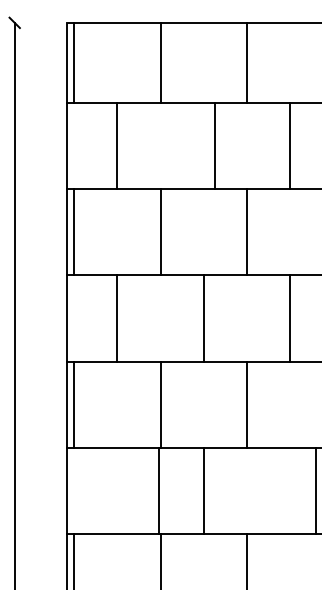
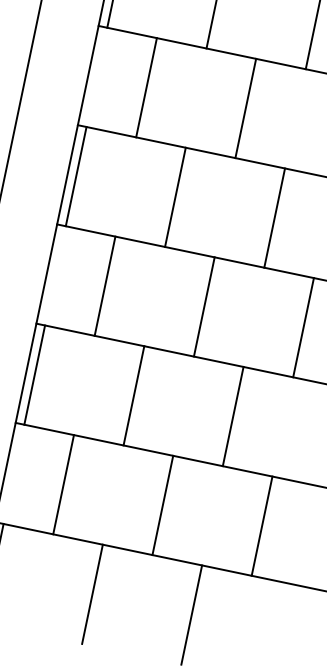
line: (214, 145) -> (245, 108), moved
line: (159, 490) -> (63, 484), moved
line: (316, 490) -> (262, 525), moved

